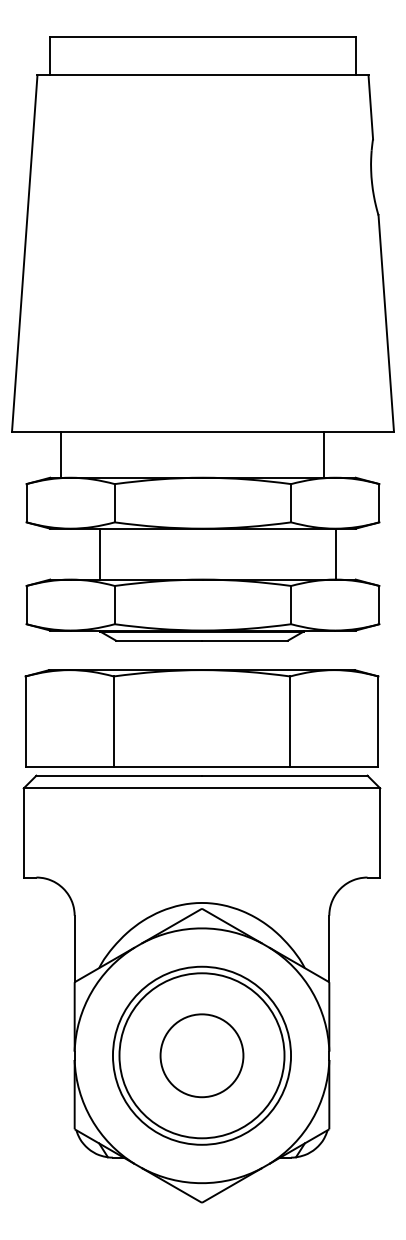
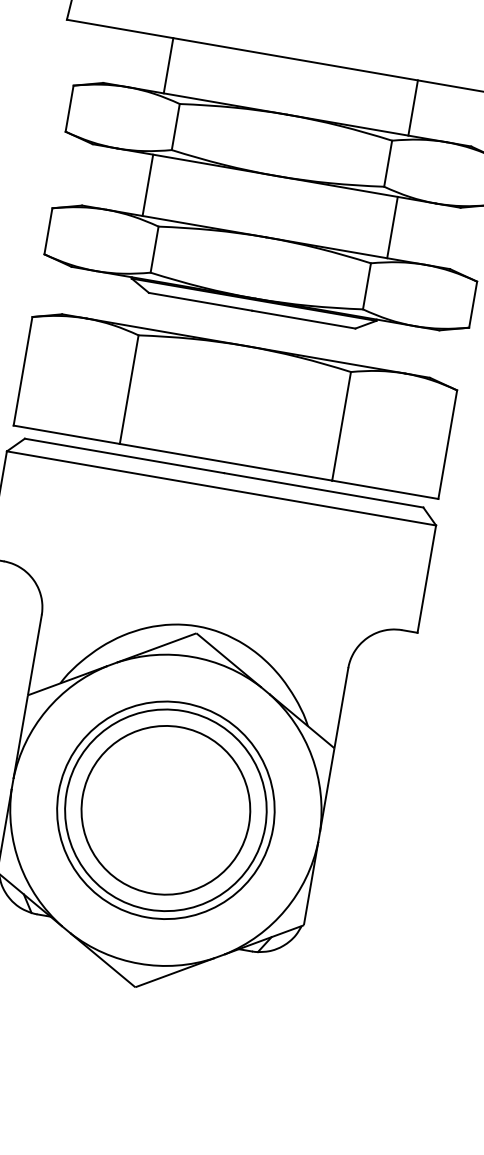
line: (61, 454) -> (168, 65), moved
line: (323, 454) -> (413, 107), moved
line: (335, 553) -> (392, 226), moved
circle: (201, 1055) -> (165, 809), size x1.67

